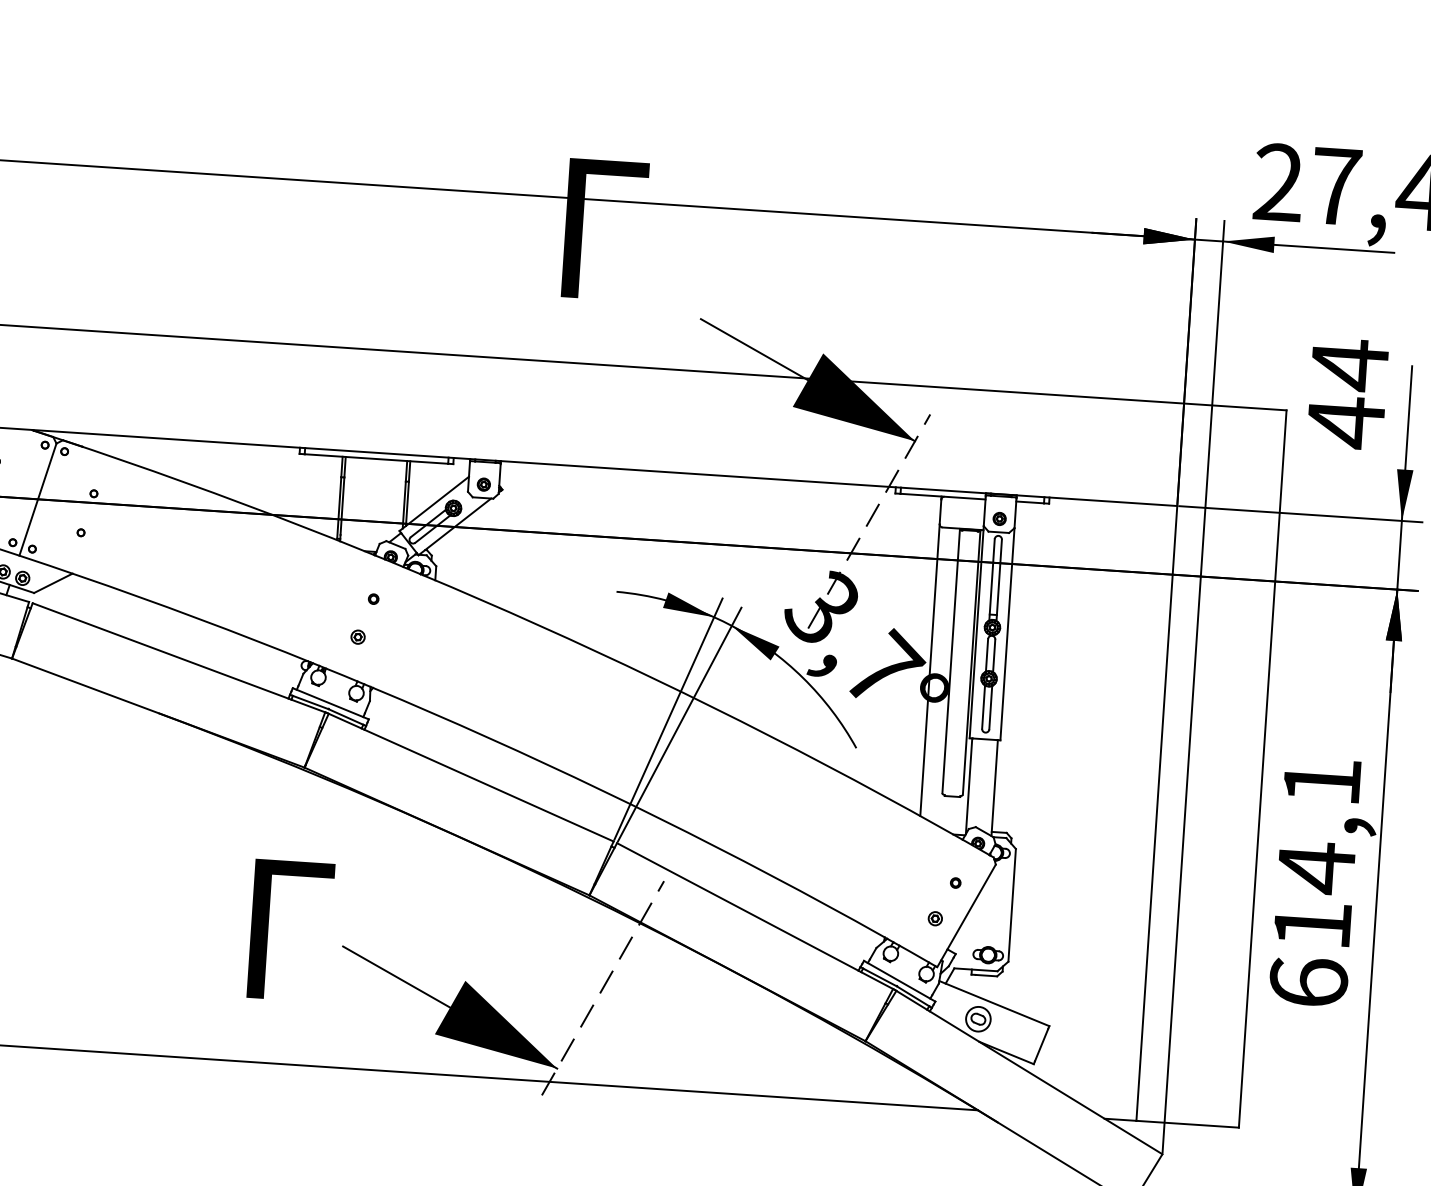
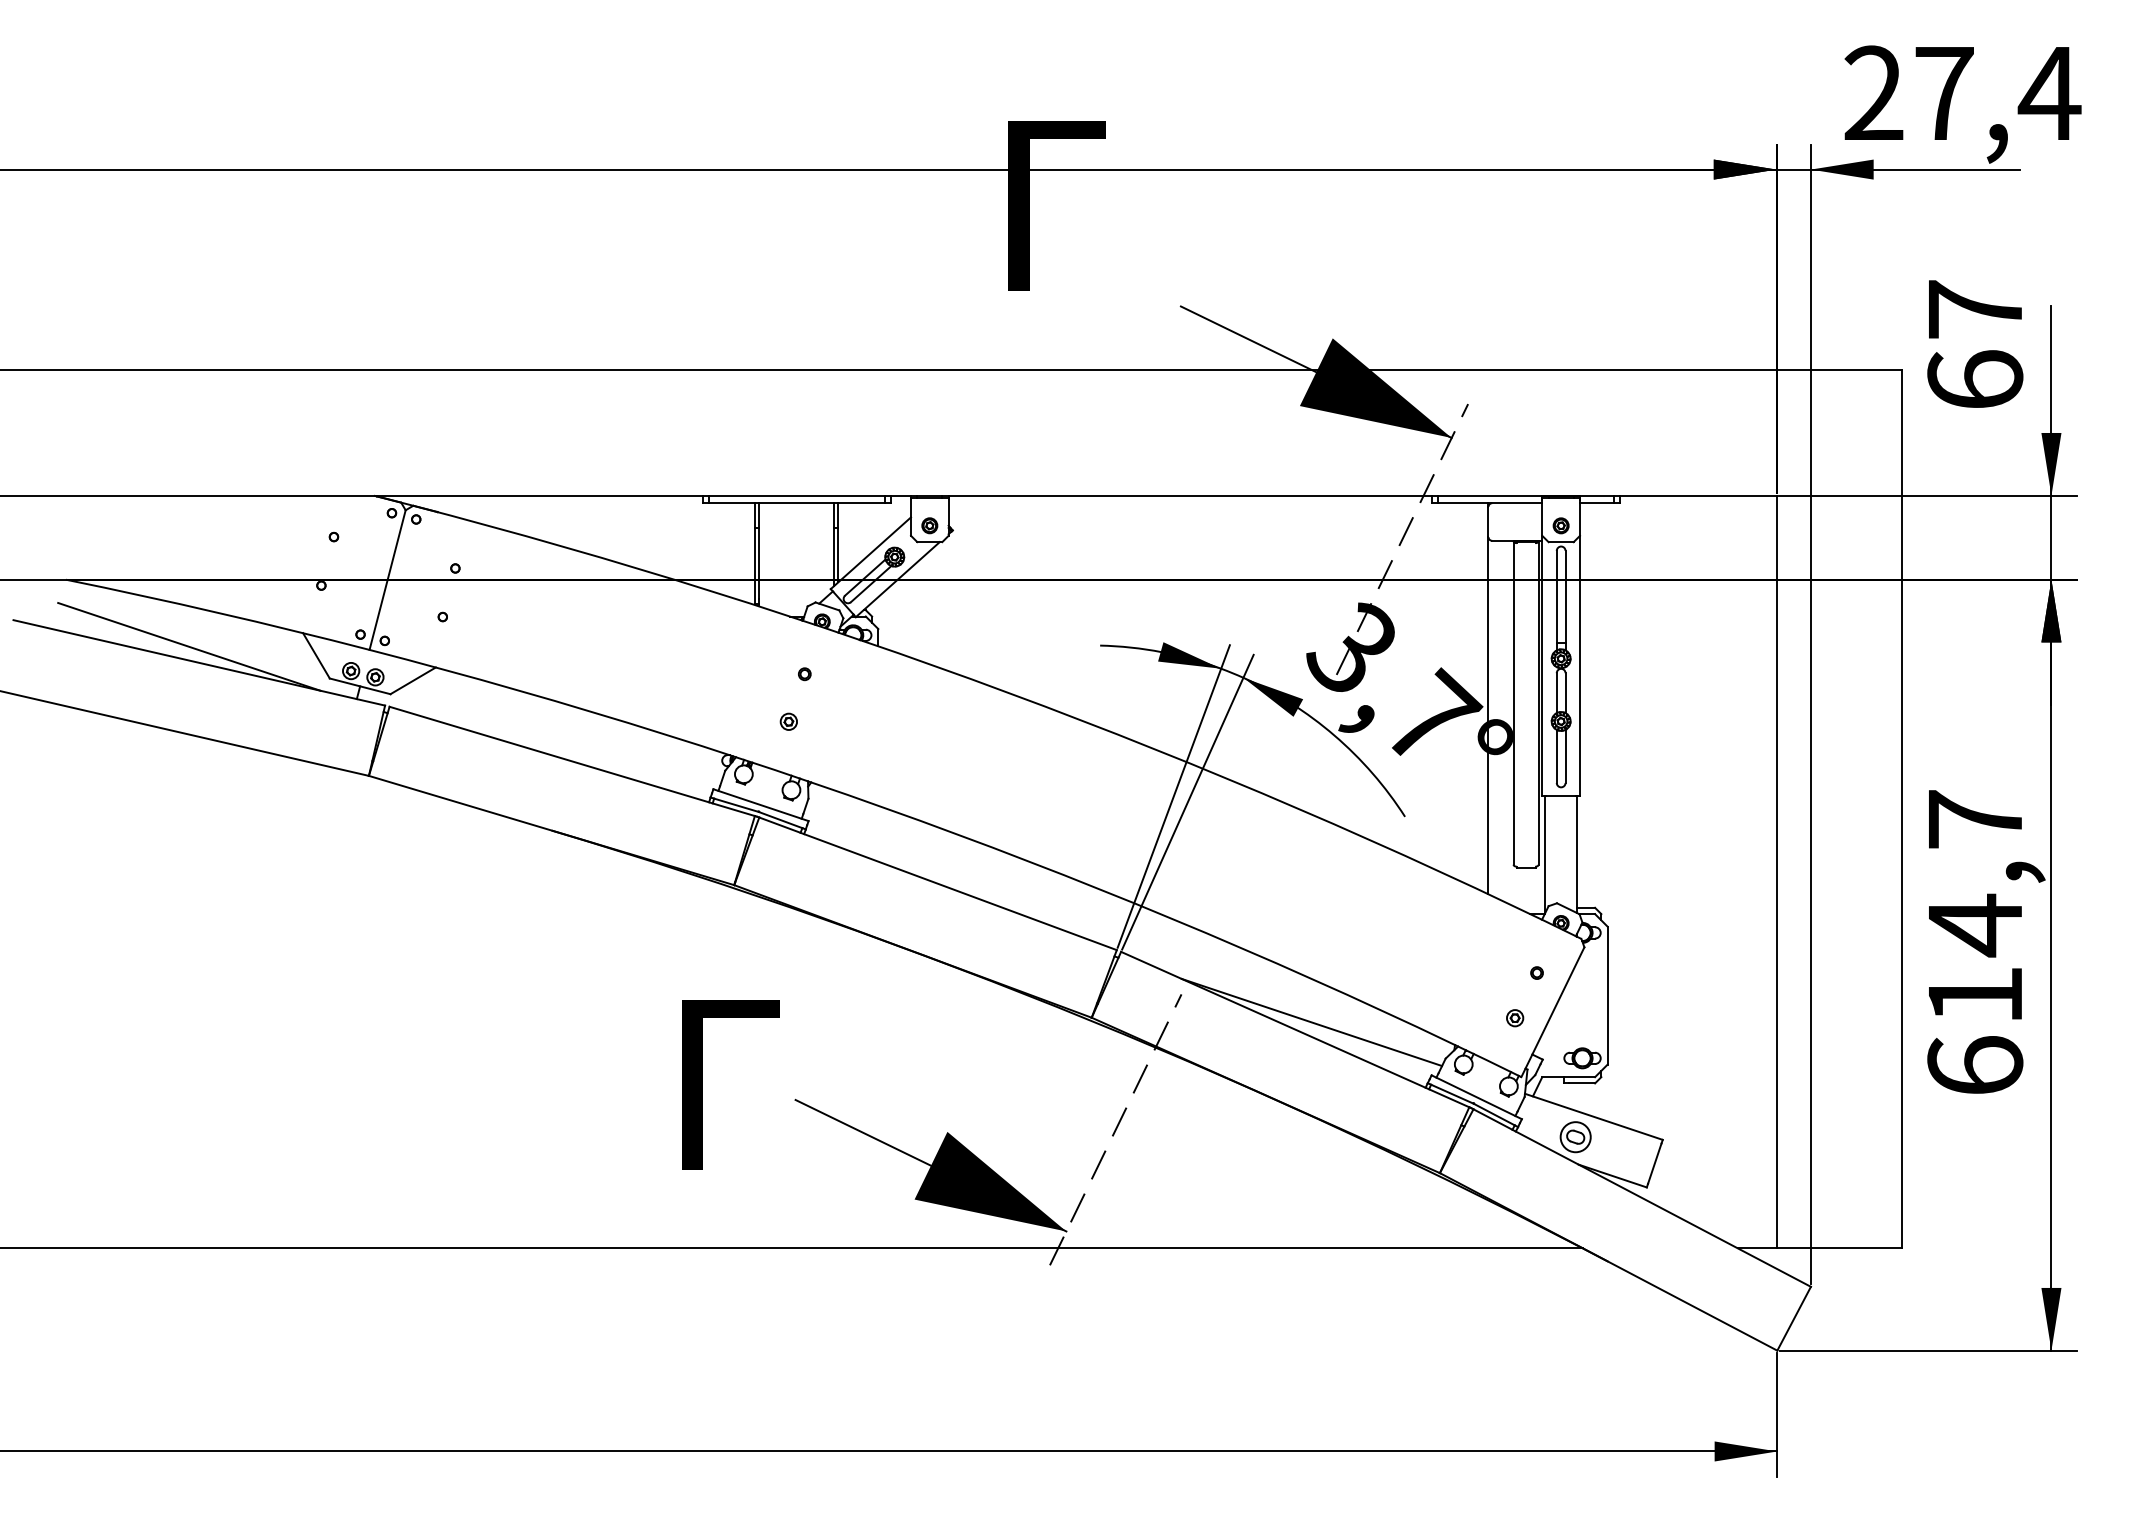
text: (1347, 394) -> (1975, 345), 44 -> 67
text: (1322, 781) -> (1975, 819), 614,1 -> 614,7
line: (768, 911) -> (1311, 1022), added

